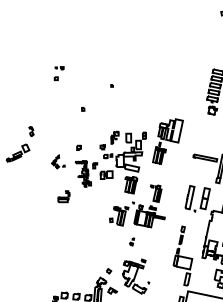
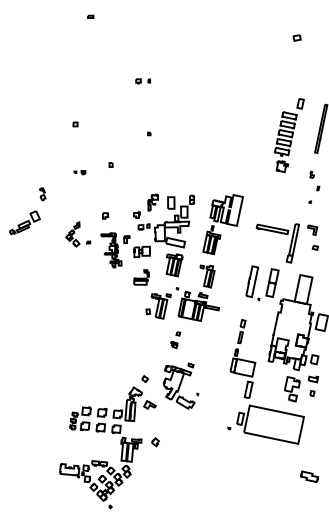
part: (107, 46) -> (143, 81), added
part: (59, 68) -> (79, 172), moved
part: (167, 141) -> (222, 224), moved
part: (58, 161) -> (78, 234), size x1.43
part: (63, 196) -> (141, 277), moved
part: (131, 242) -> (175, 340), size x1.67

